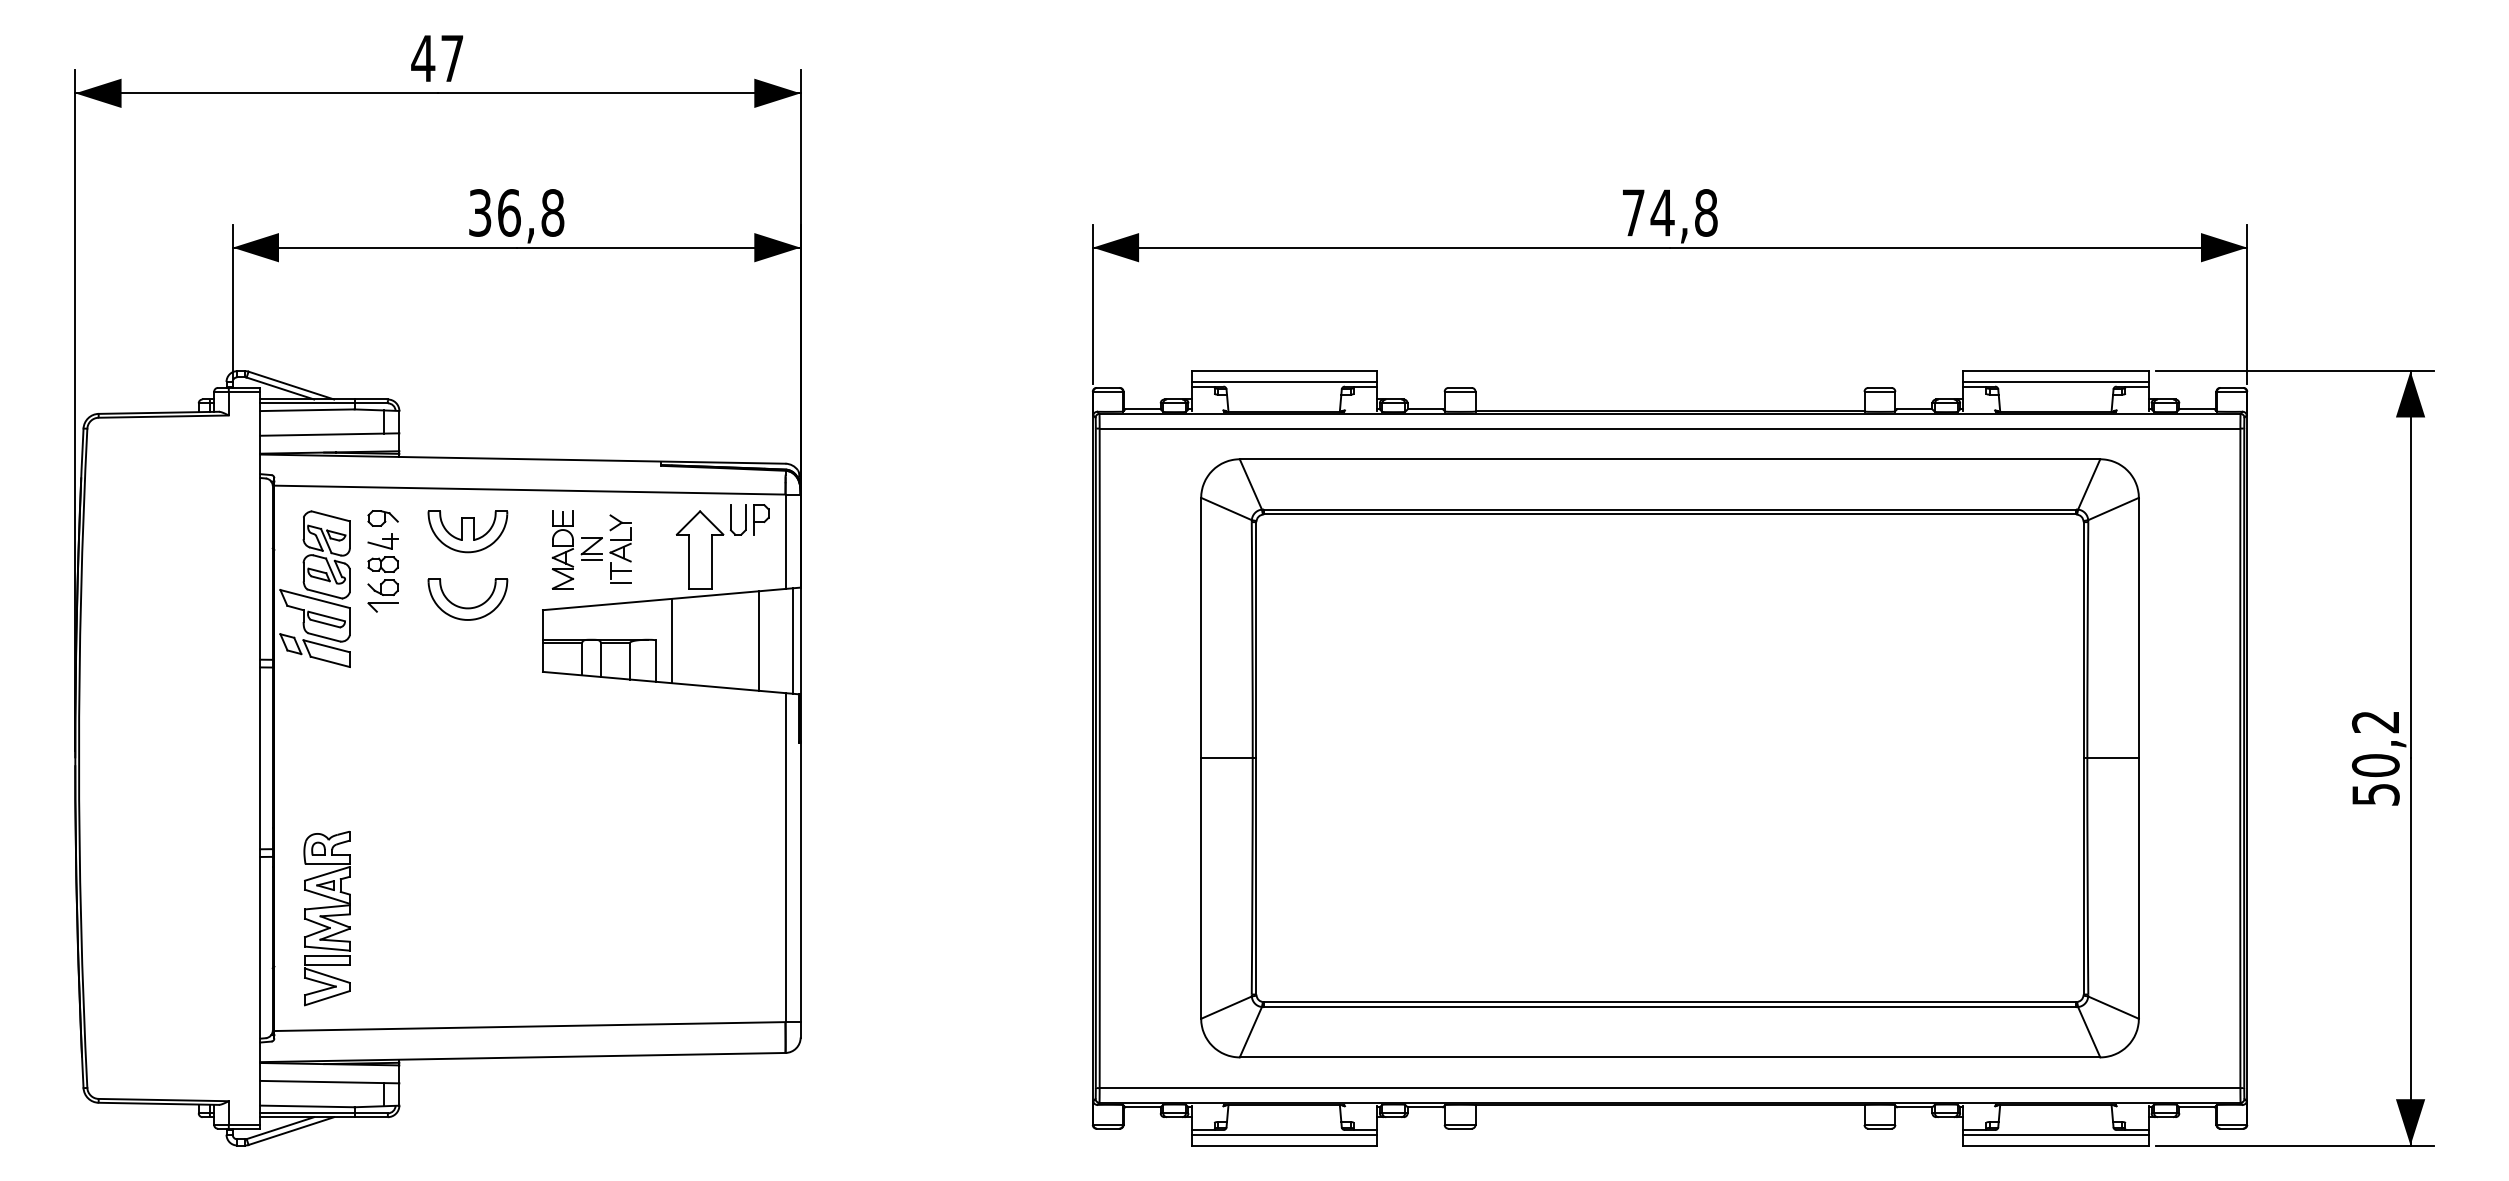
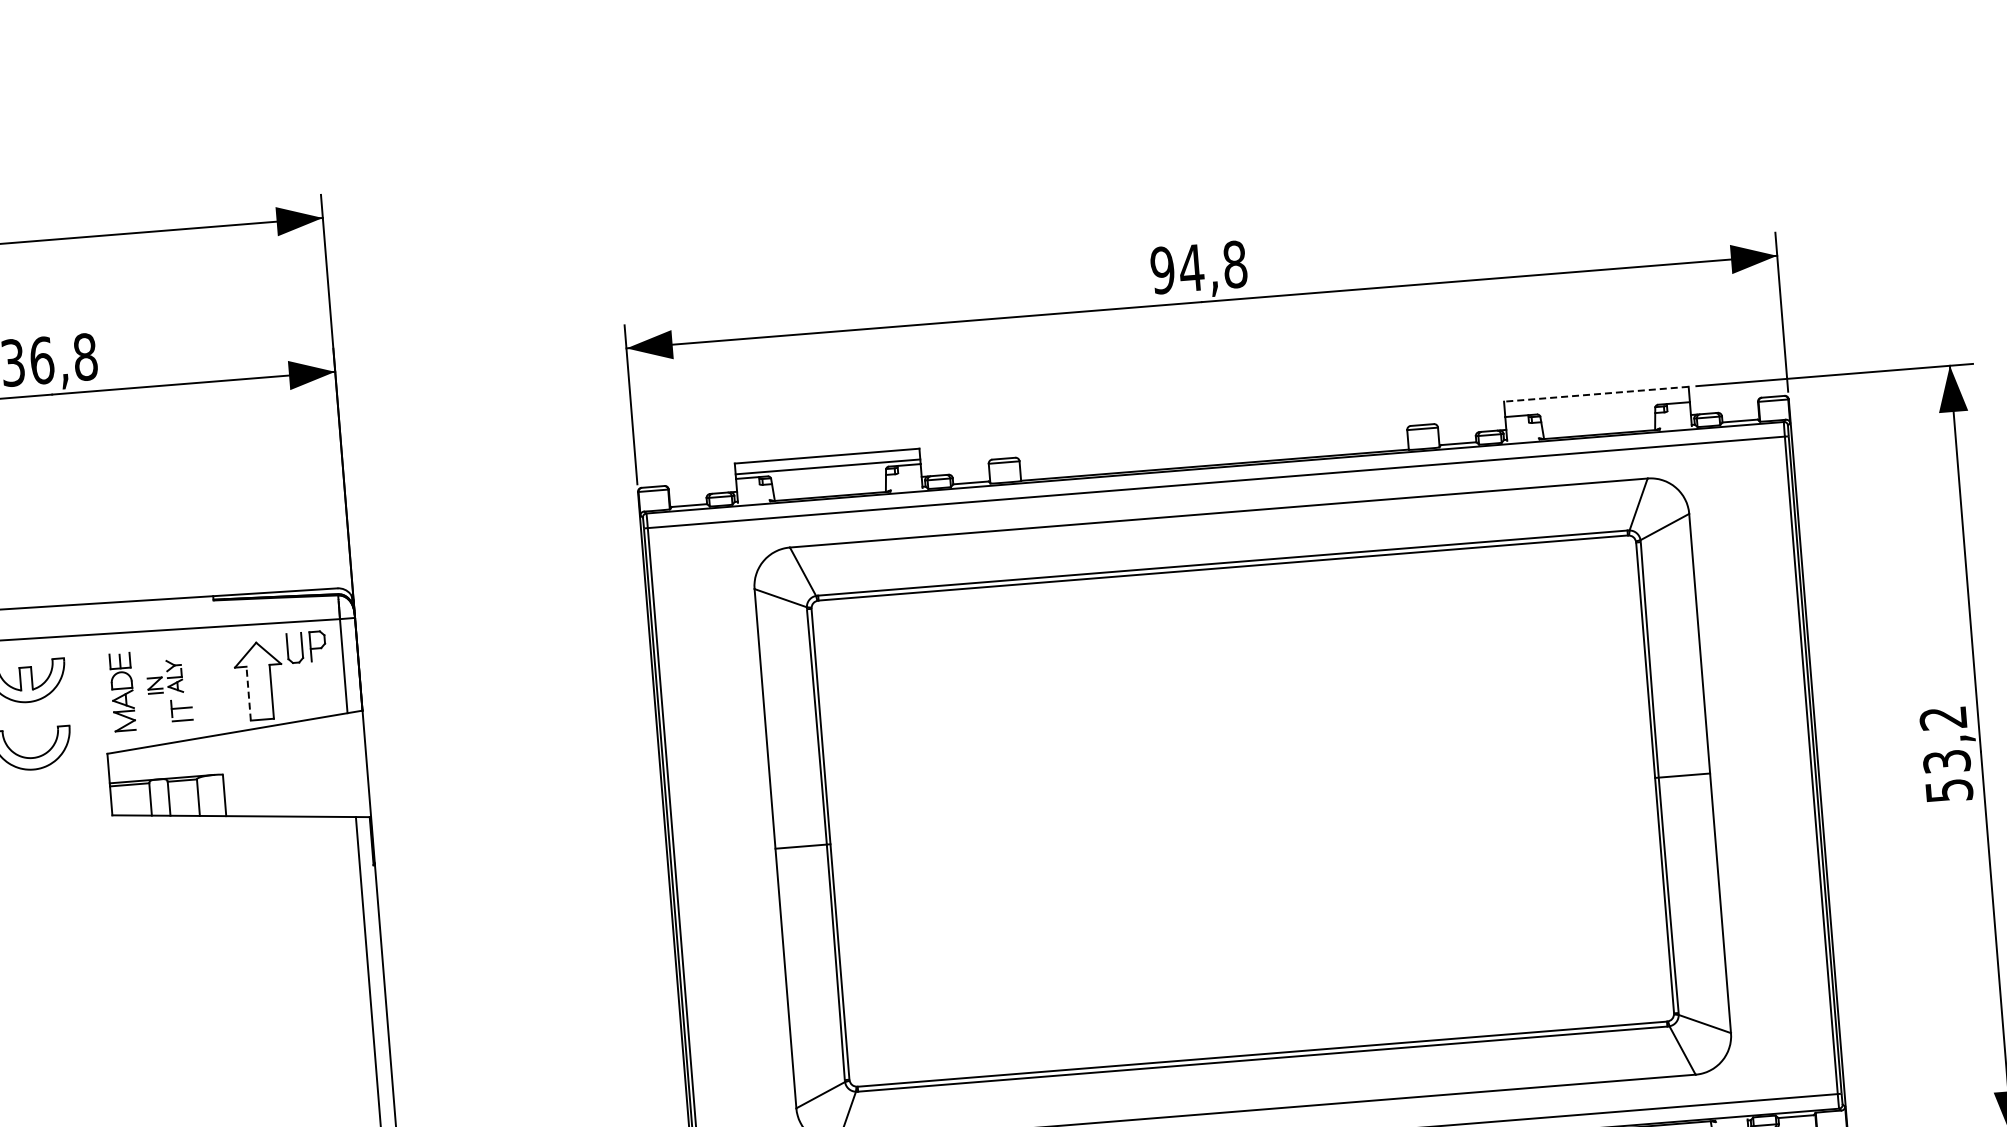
text: (1633, 212) -> (1162, 269), 74,8 -> 94,8
line: (2055, 371) -> (1596, 394), solid -> dashed
line: (2055, 381) -> (1596, 404), removed
part: (605, 538) -> (164, 677), size x0.7
line: (688, 561) -> (248, 693), solid -> dashed
line: (671, 640) -> (238, 773), removed
line: (759, 640) -> (325, 766), removed
line: (793, 640) -> (359, 763), removed
text: (2375, 765) -> (1946, 761), 50,2 -> 53,2

